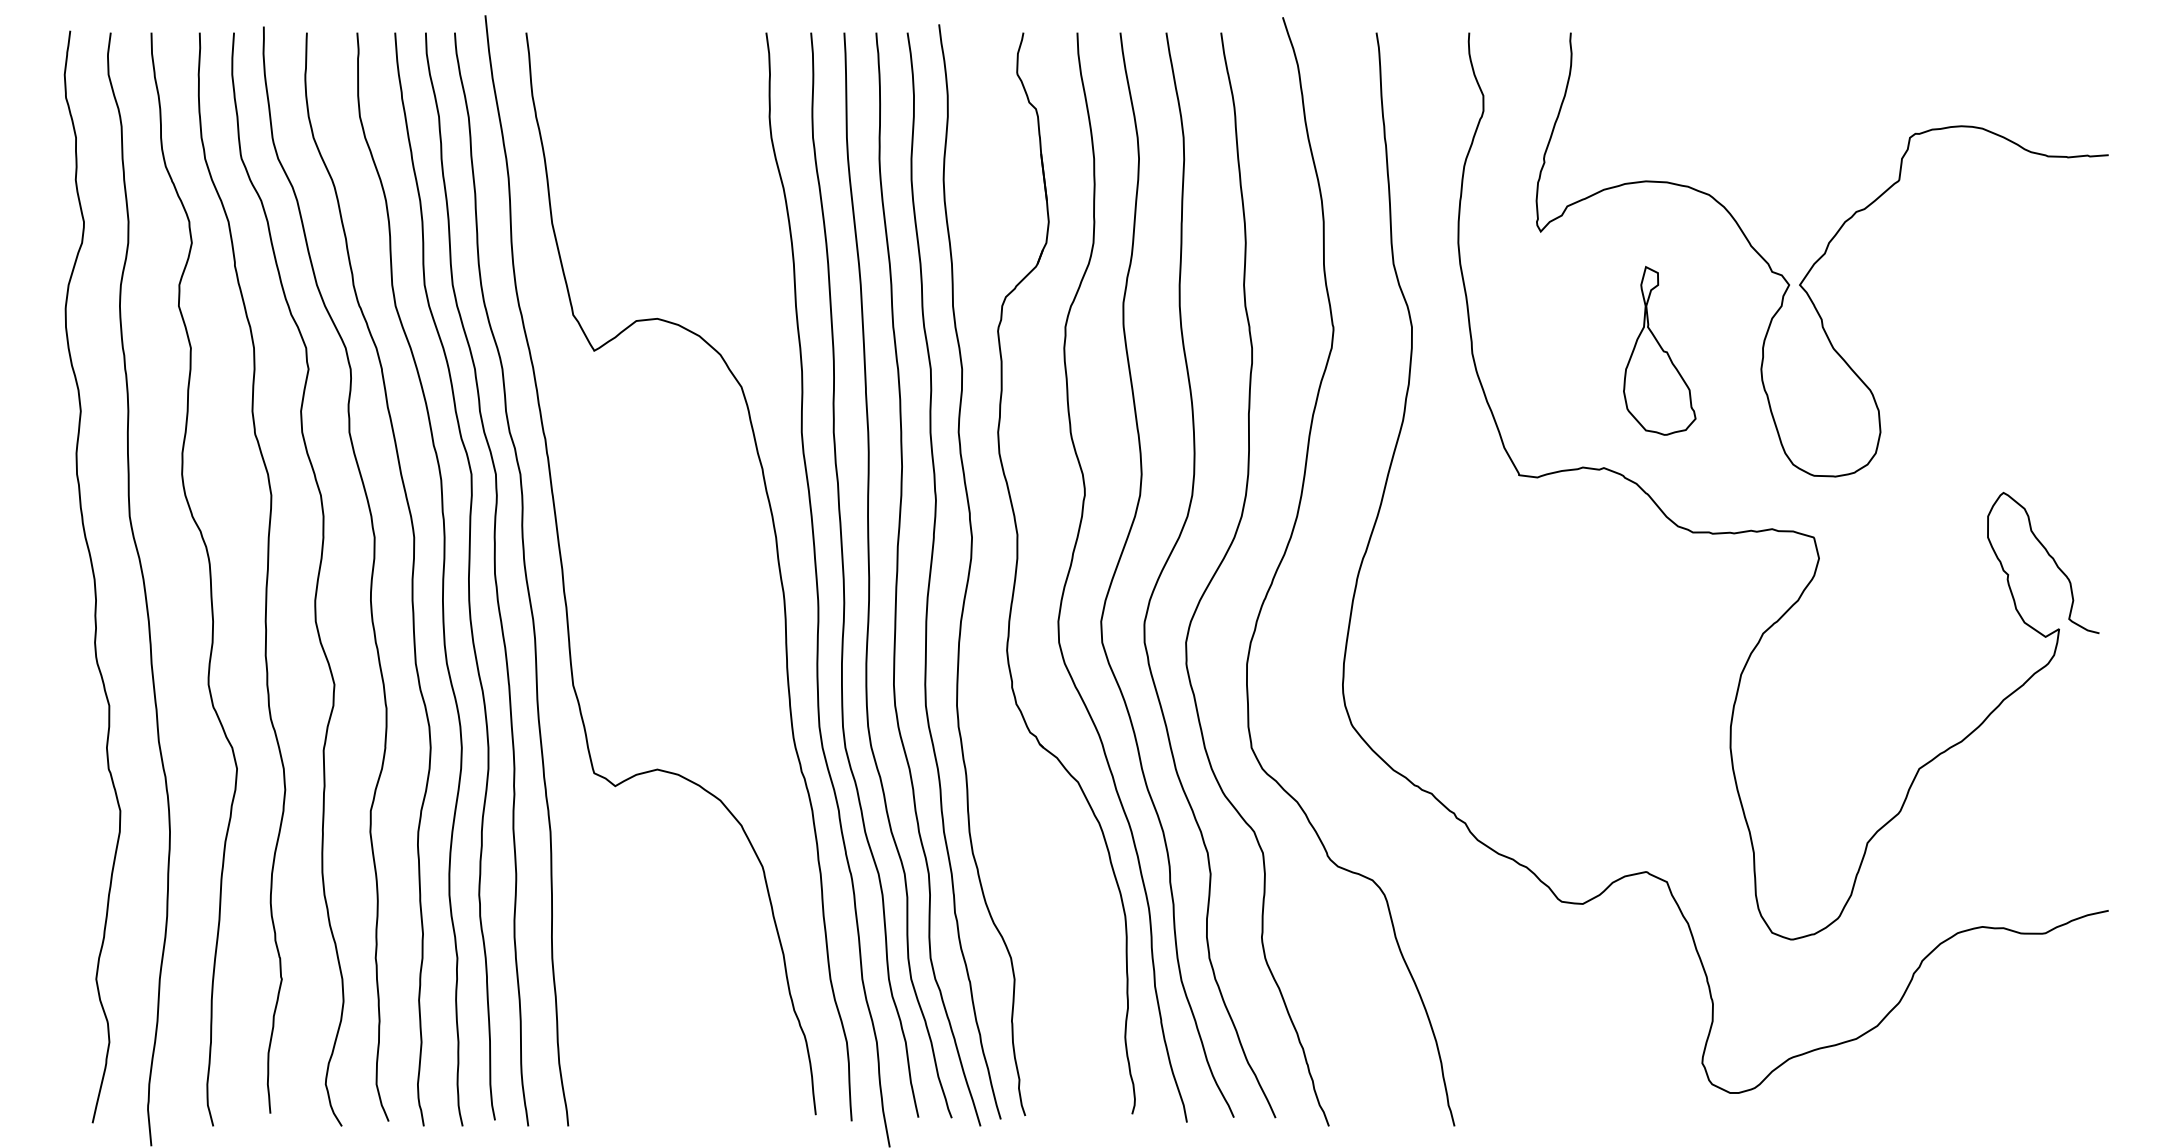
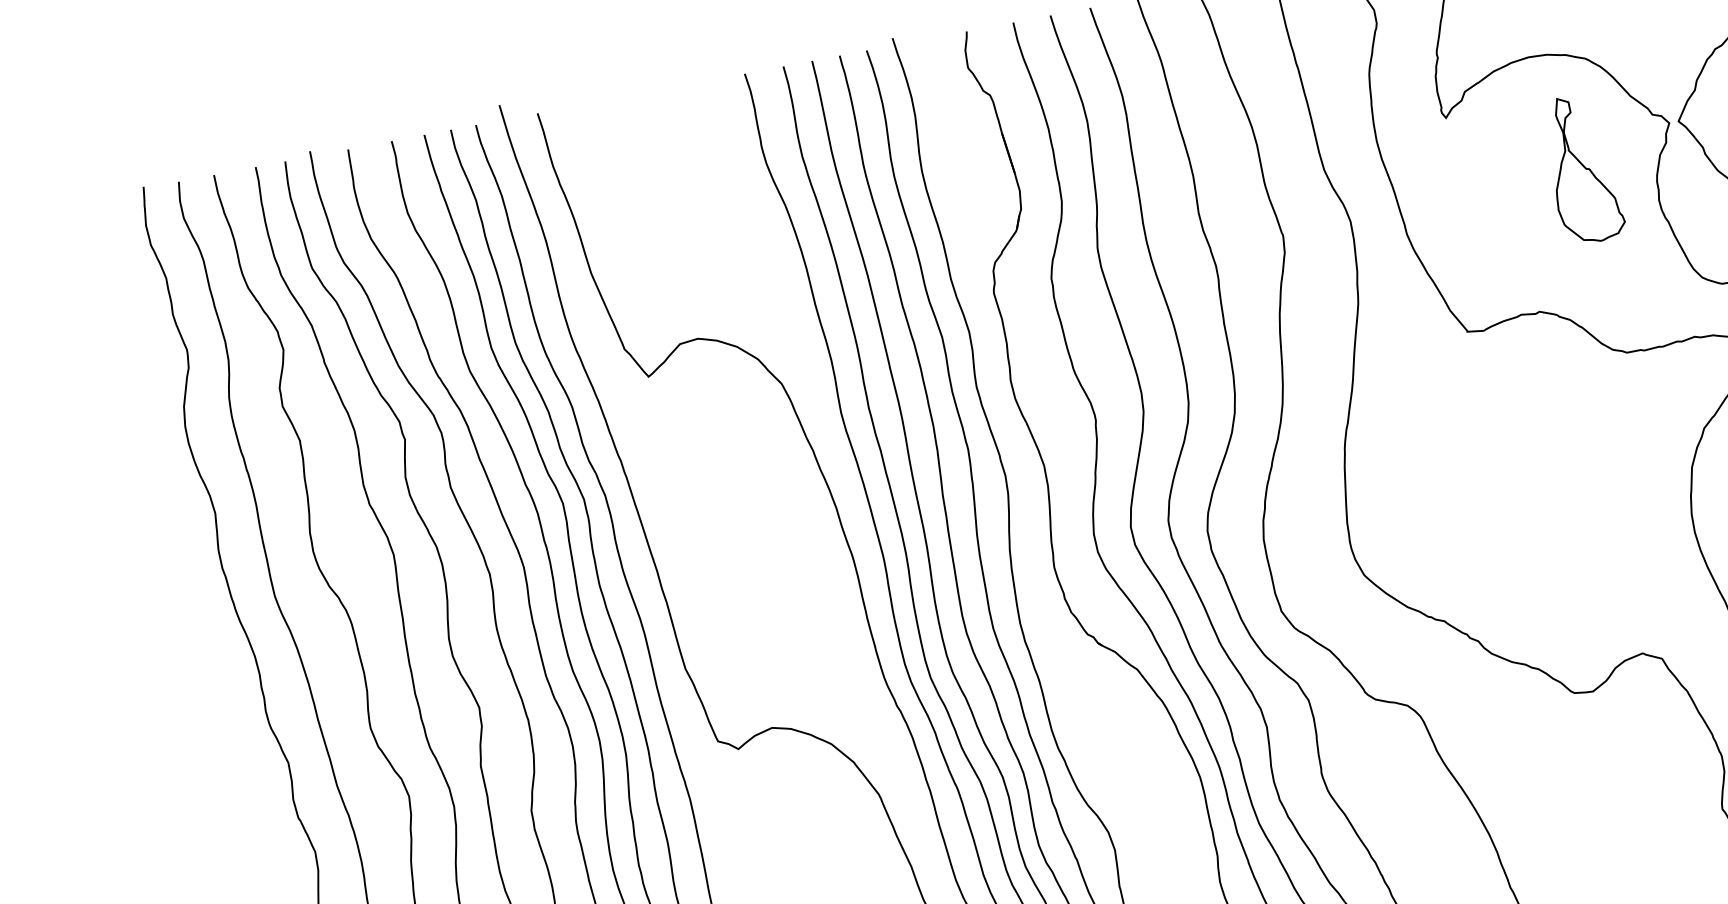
part: (1659, 350) -> (1582, 168), moved

